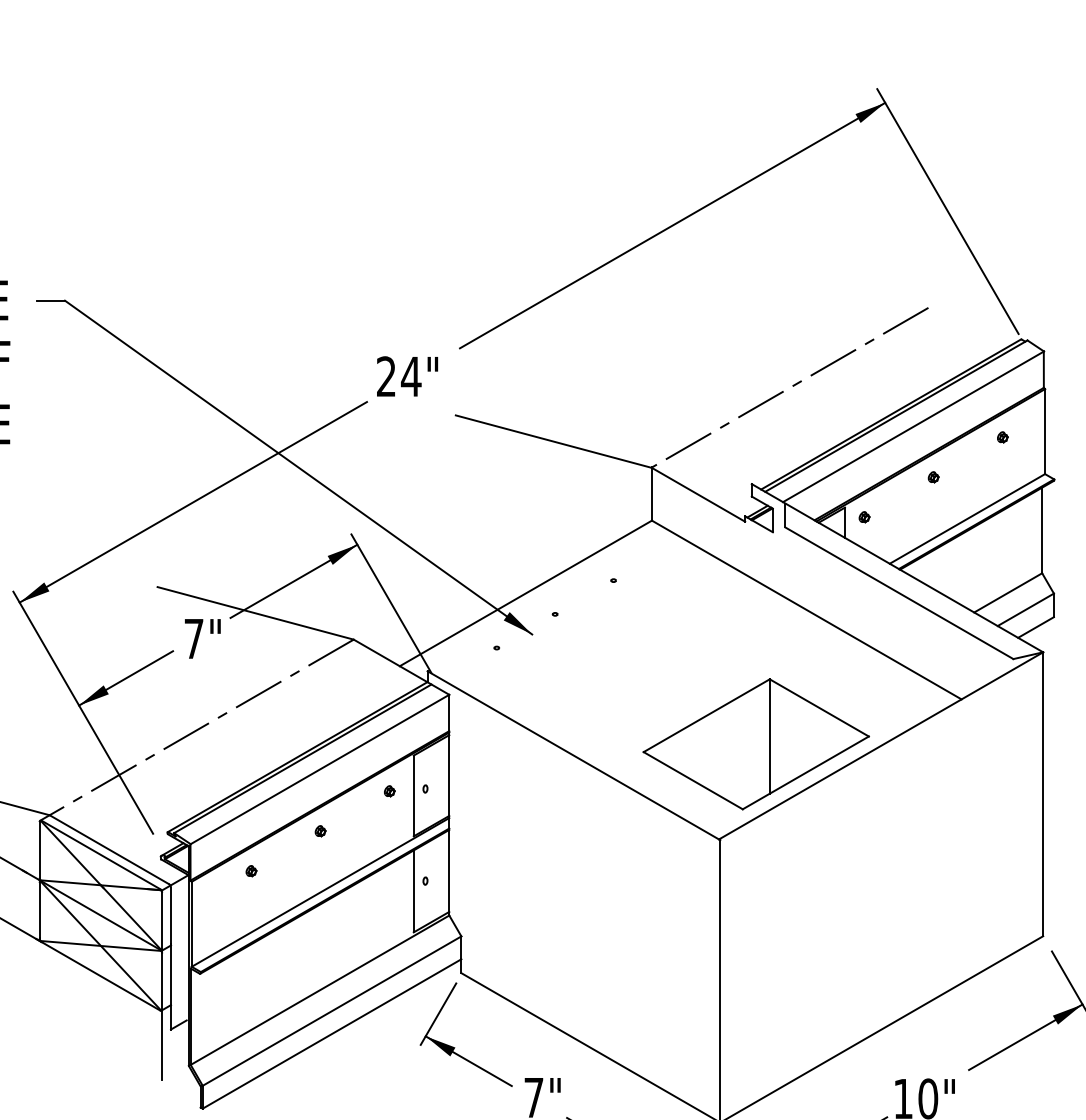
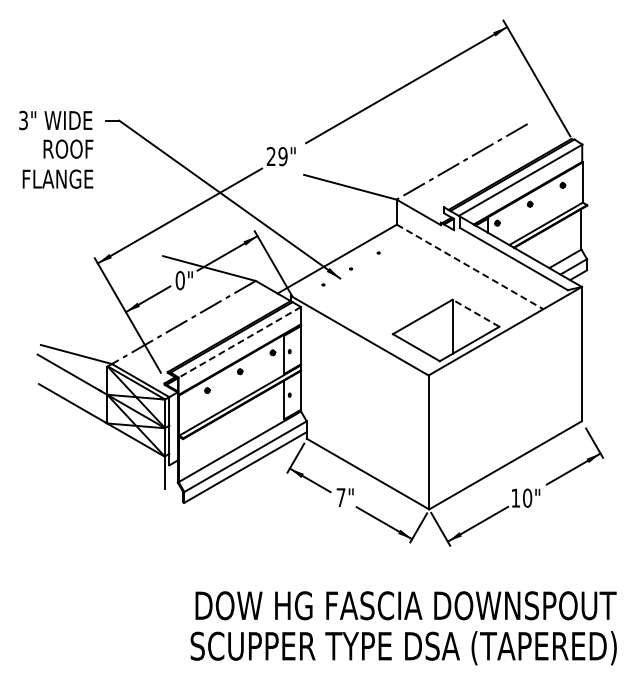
text: (410, 376) -> (282, 156), 24" -> 29"
line: (807, 609) -> (470, 266), solid -> dashed
text: (192, 638) -> (179, 280), 7" -> 0"
line: (818, 708) -> (475, 313), solid -> dashed
line: (319, 769) -> (239, 342), solid -> dashed

